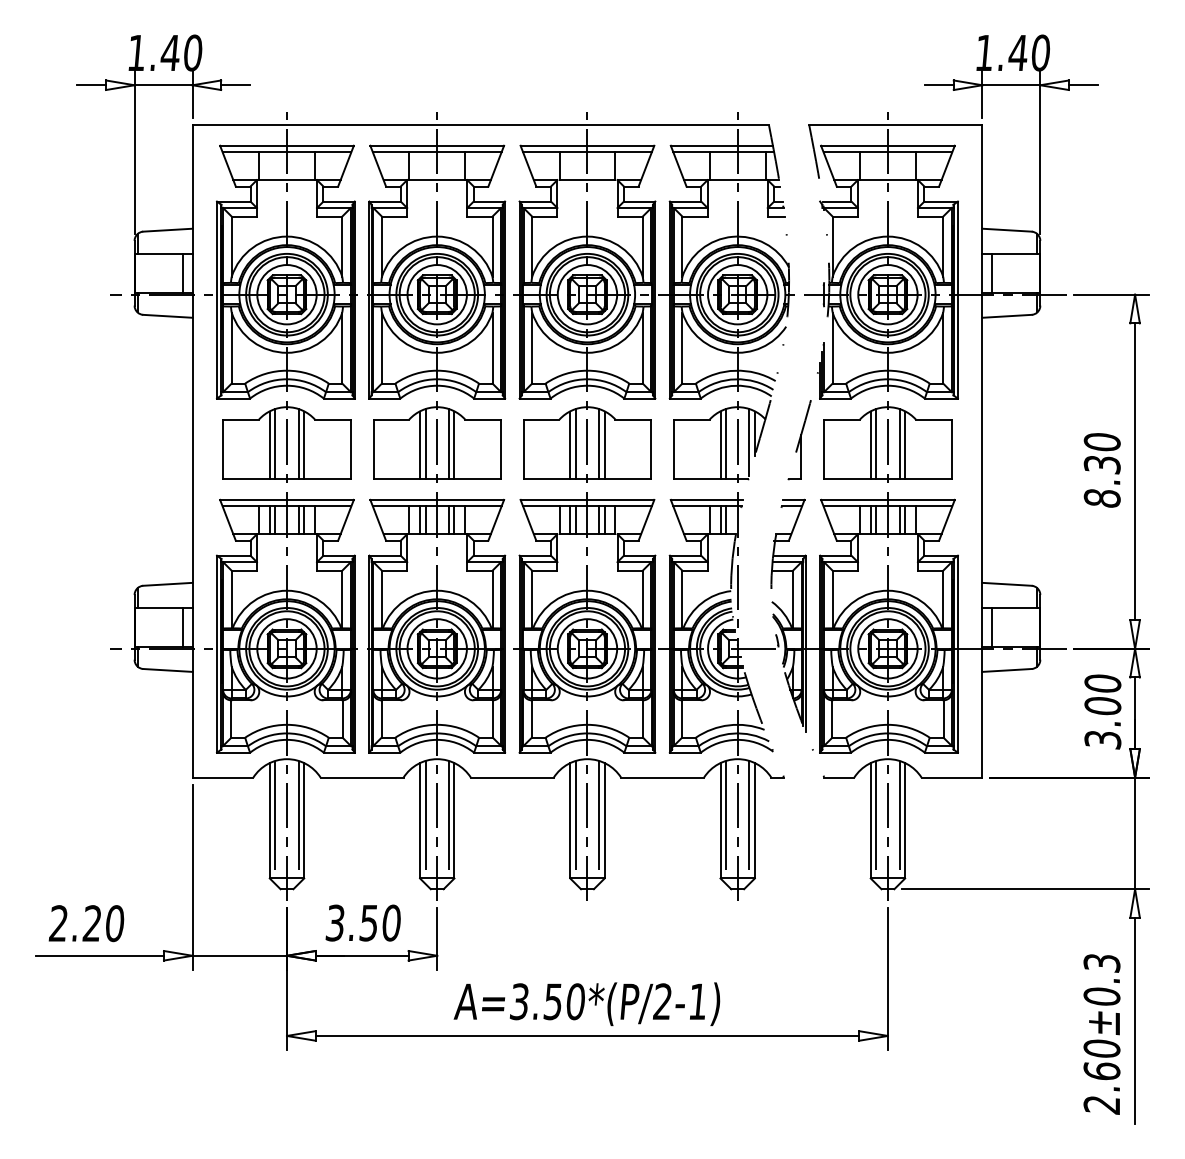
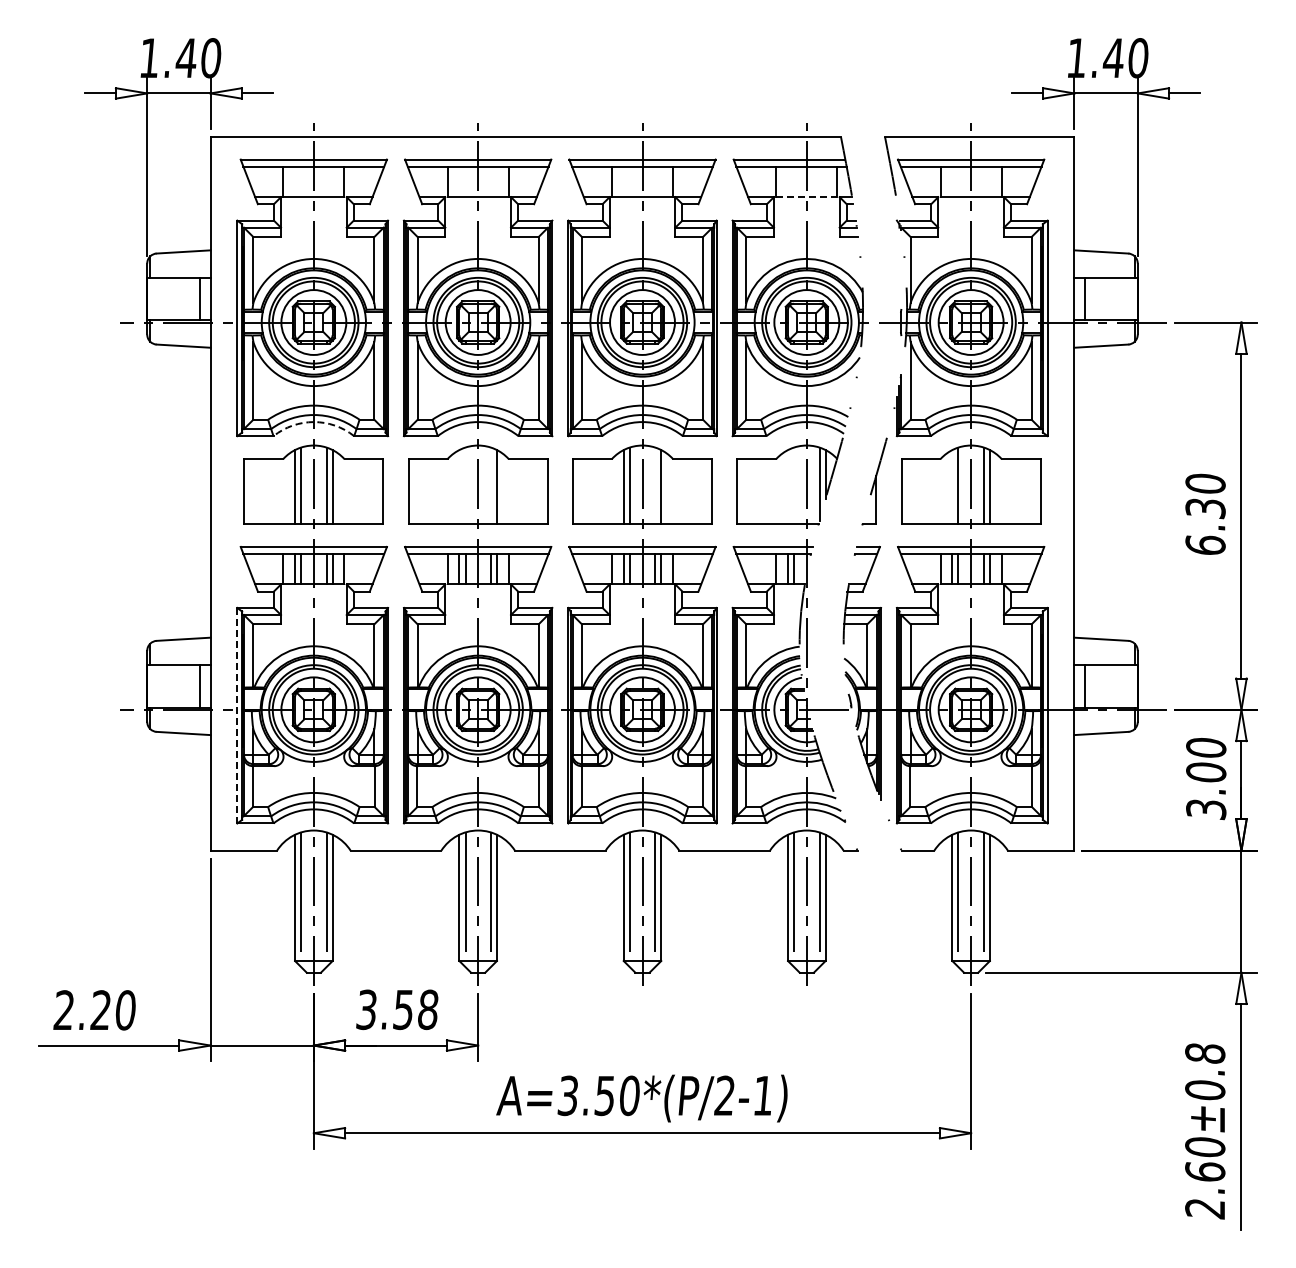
line: (737, 180) -> (806, 197), solid -> dashed
arc: (286, 386) -> (313, 422), solid -> dashed
line: (425, 443) -> (465, 485), removed
line: (448, 443) -> (490, 485), removed
line: (599, 443) -> (655, 485), removed
line: (726, 443) -> (794, 485), removed
line: (420, 444) -> (459, 486), removed
line: (720, 444) -> (788, 486), removed
line: (870, 444) -> (952, 486), removed
text: (1102, 498) -> (1205, 545), 8.30 -> 6.30
line: (217, 654) -> (237, 715), solid -> dashed
text: (391, 922) -> (428, 1009), 3.50 -> 3.58
text: (1102, 963) -> (1205, 1053), 2.60±0.3 -> 2.60±0.8

